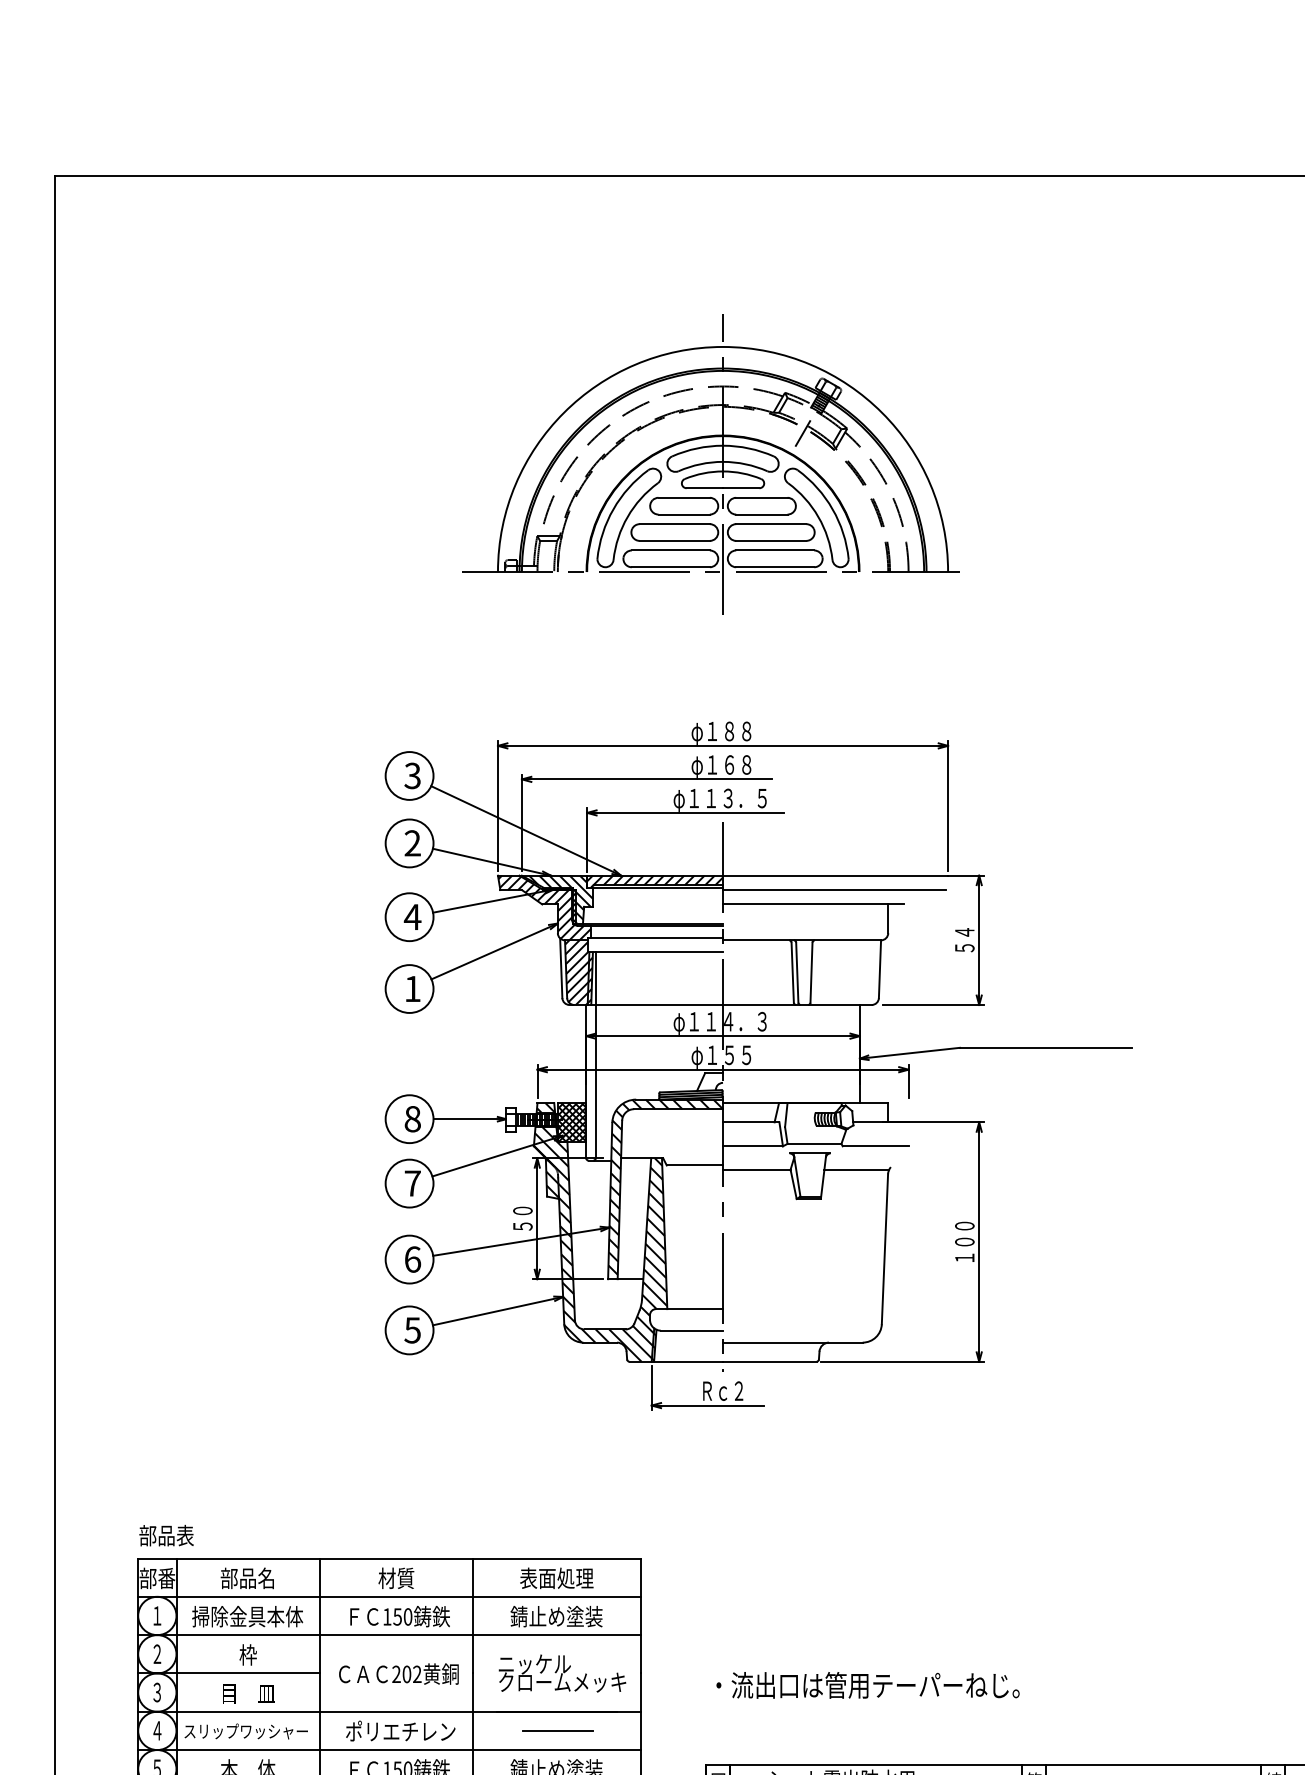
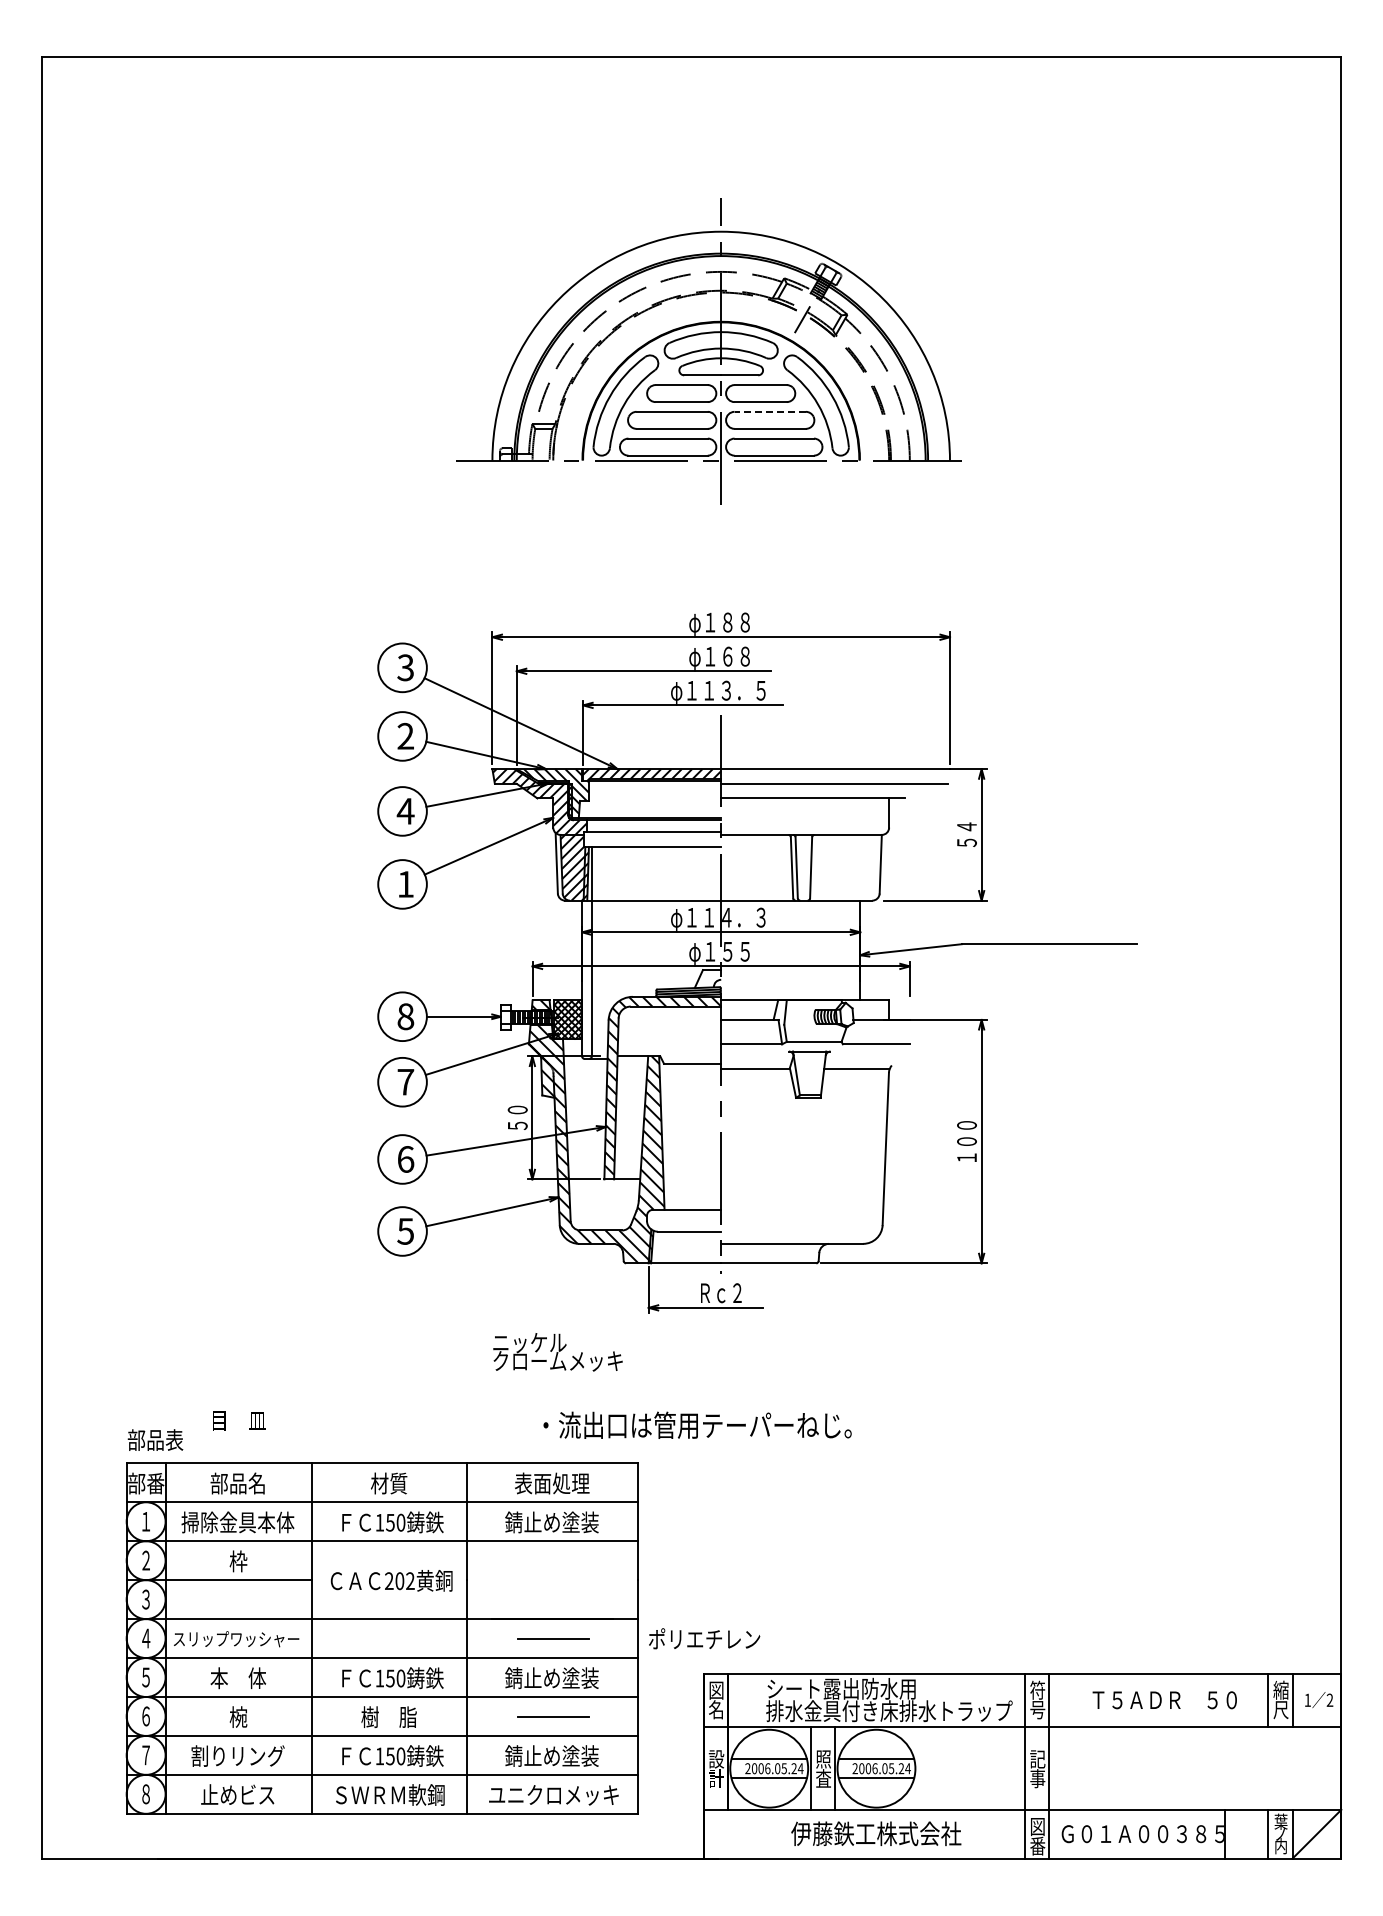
line: (771, 523) -> (770, 411), solid -> dashed
text: (561, 1673) -> (557, 1352), moved
text: (867, 1684) -> (697, 1424), moved
text: (249, 1693) -> (239, 1420), moved
text: (400, 1730) -> (704, 1638), moved

